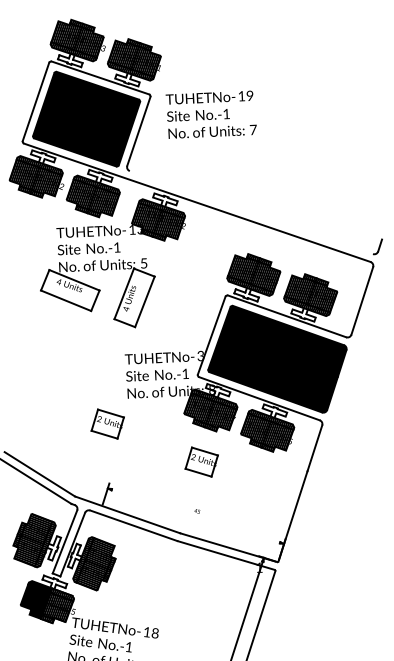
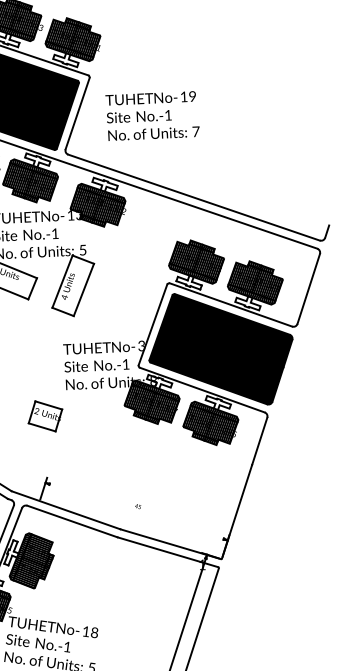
text: (210, 114) -> (151, 115), moved
line: (250, 212) -> (193, 197), added
part: (201, 461) -> (142, 455), removed

